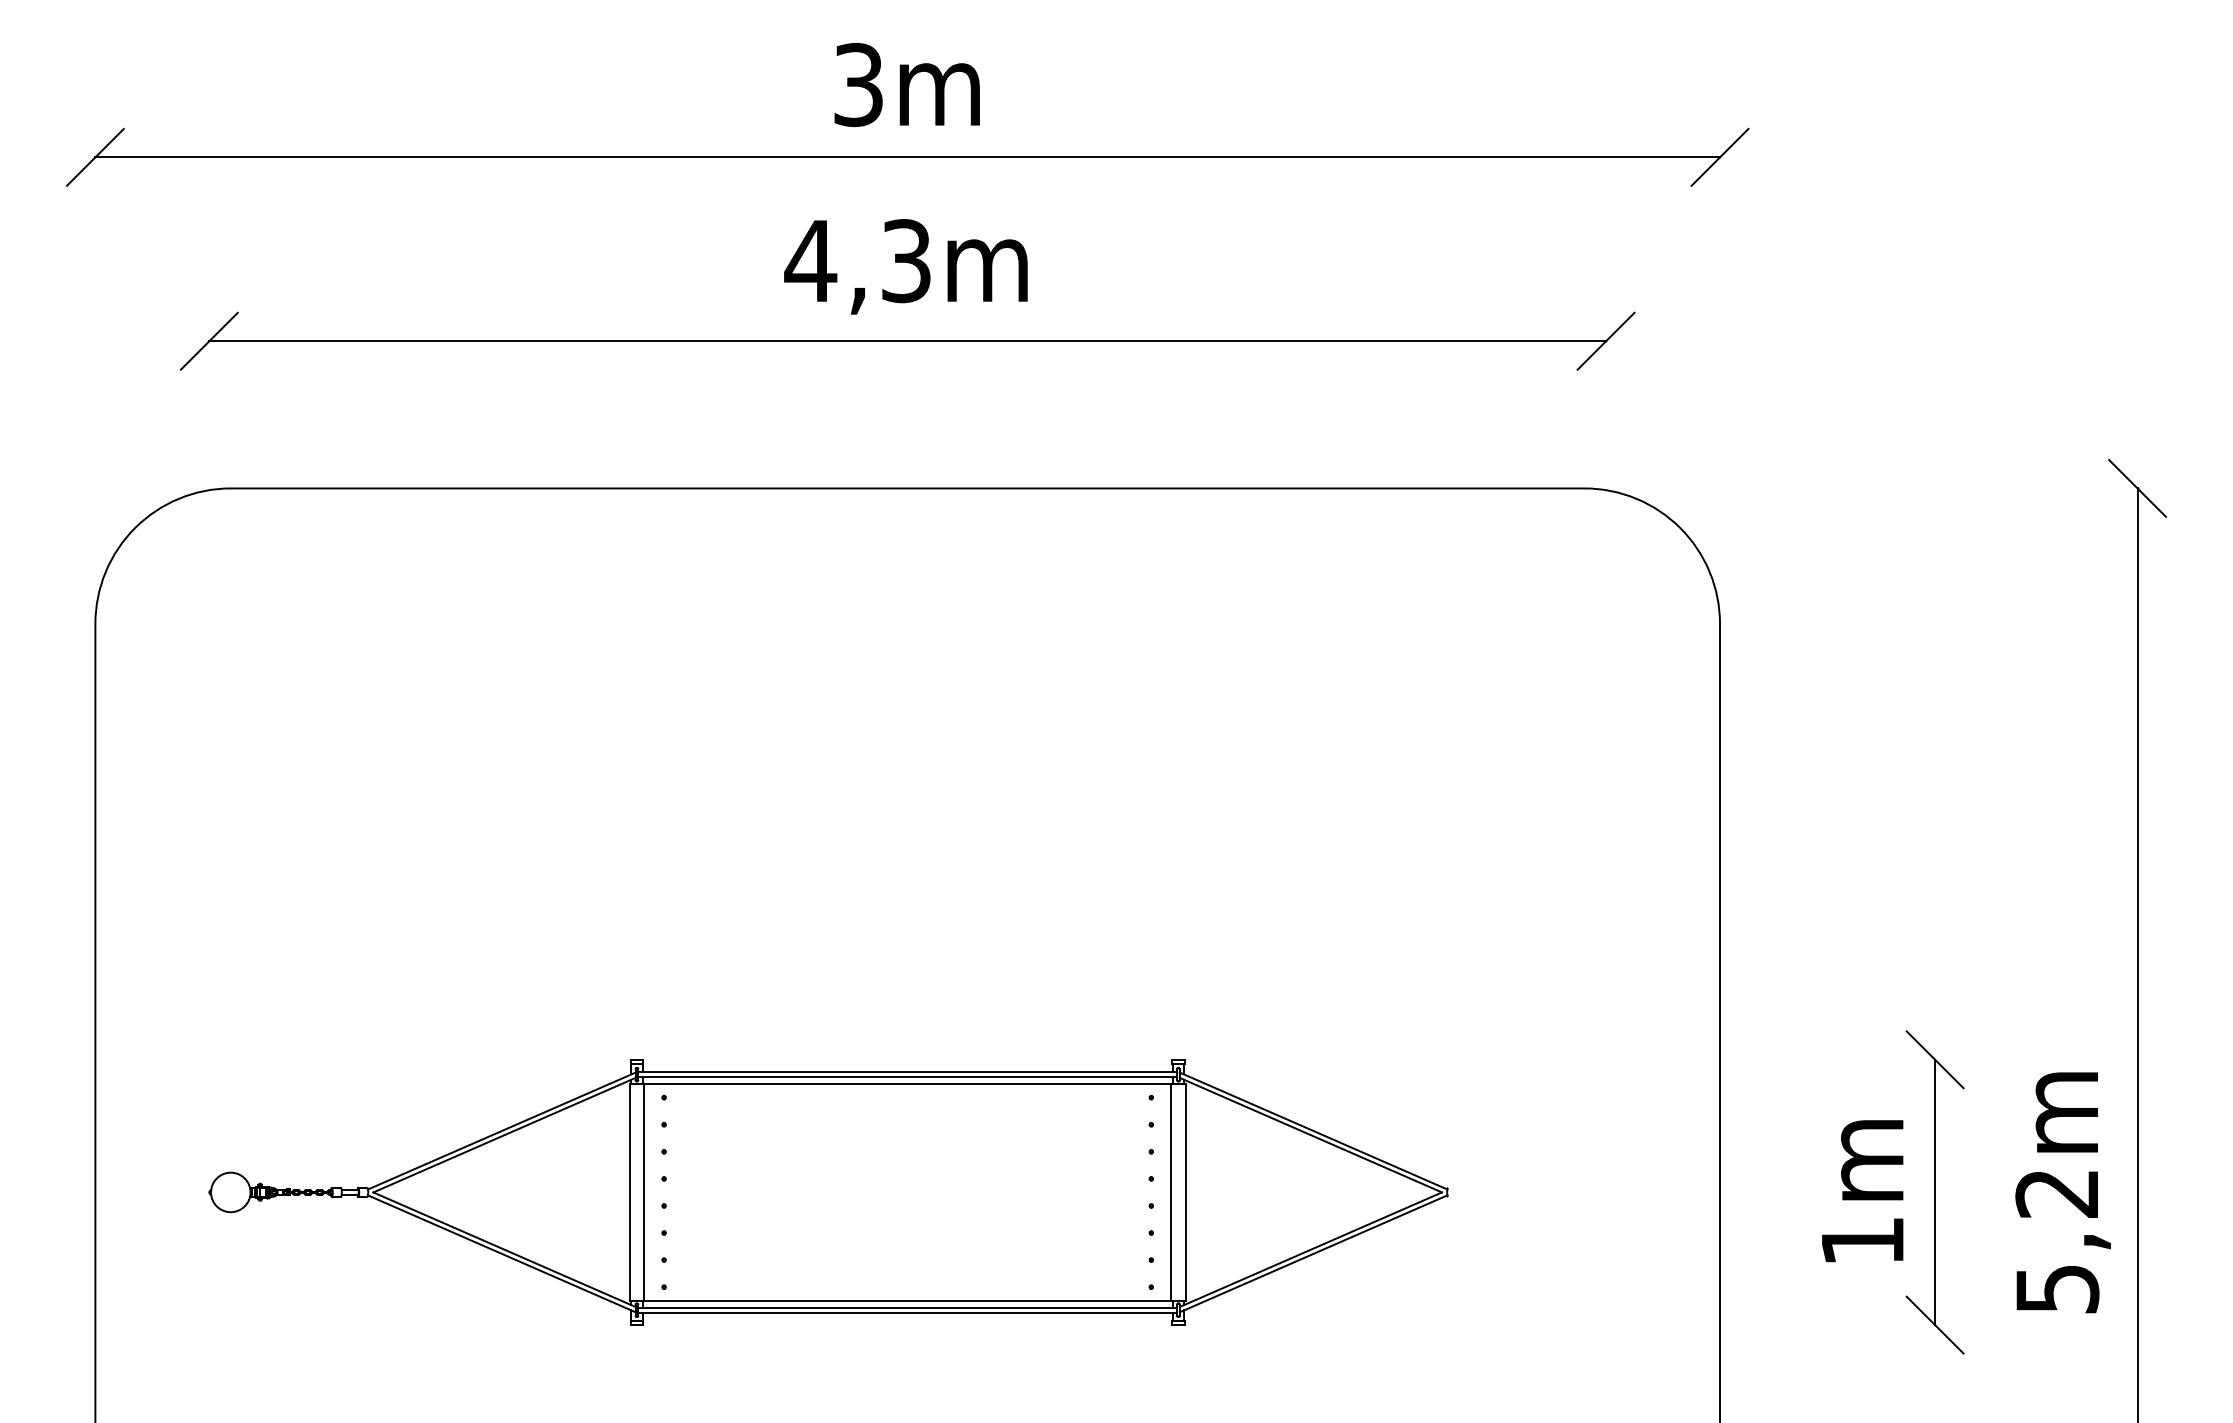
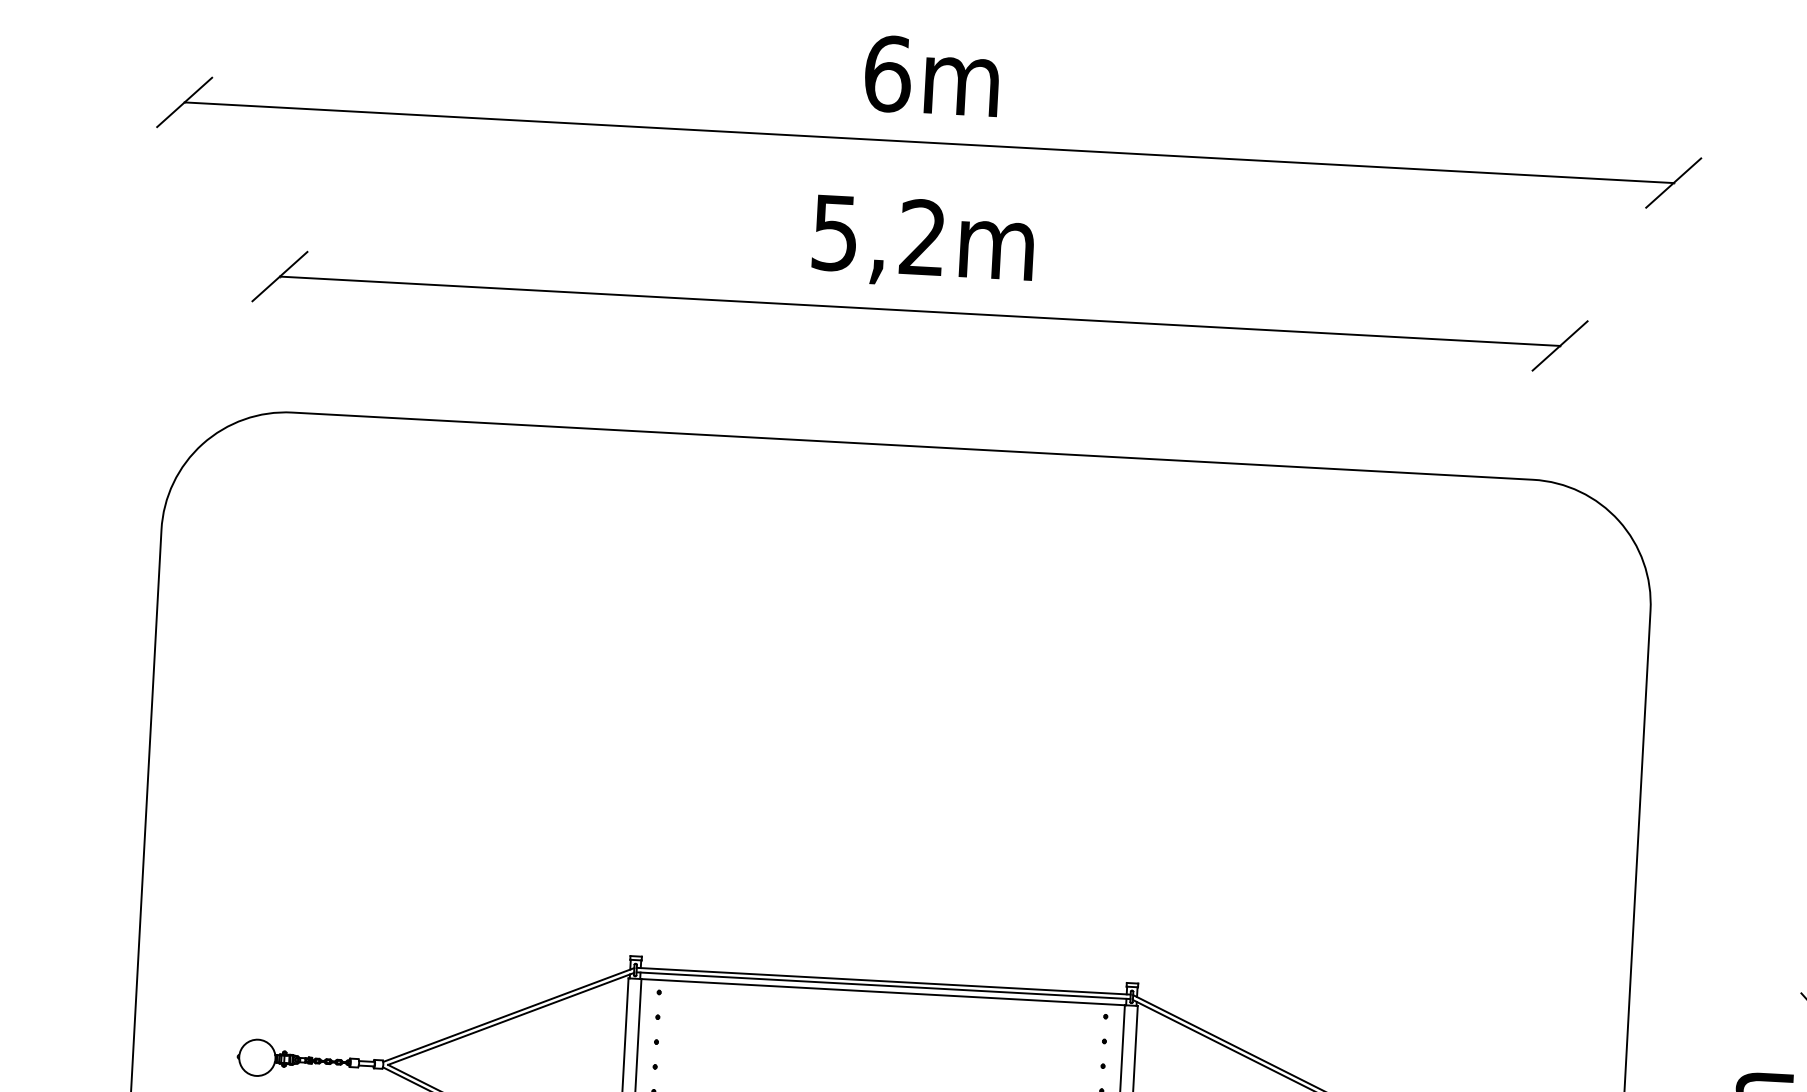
text: (859, 84) -> (888, 73), 3m -> 6m
text: (857, 261) -> (877, 235), 4,3m -> 5,2m

